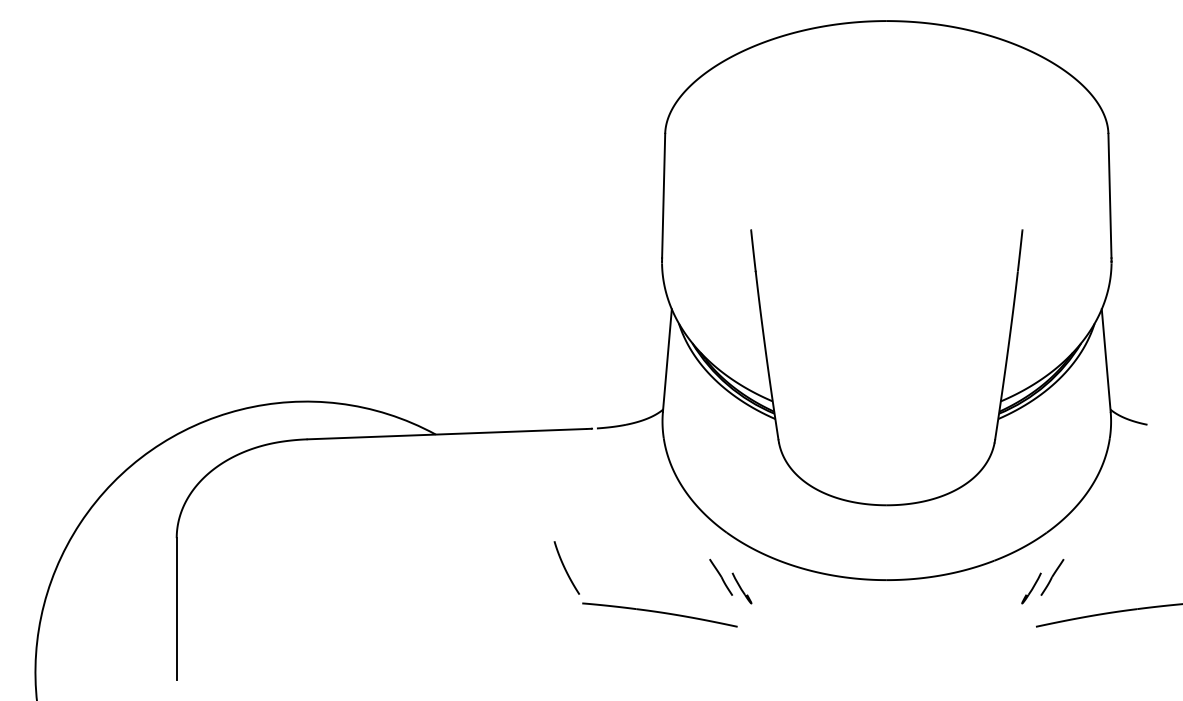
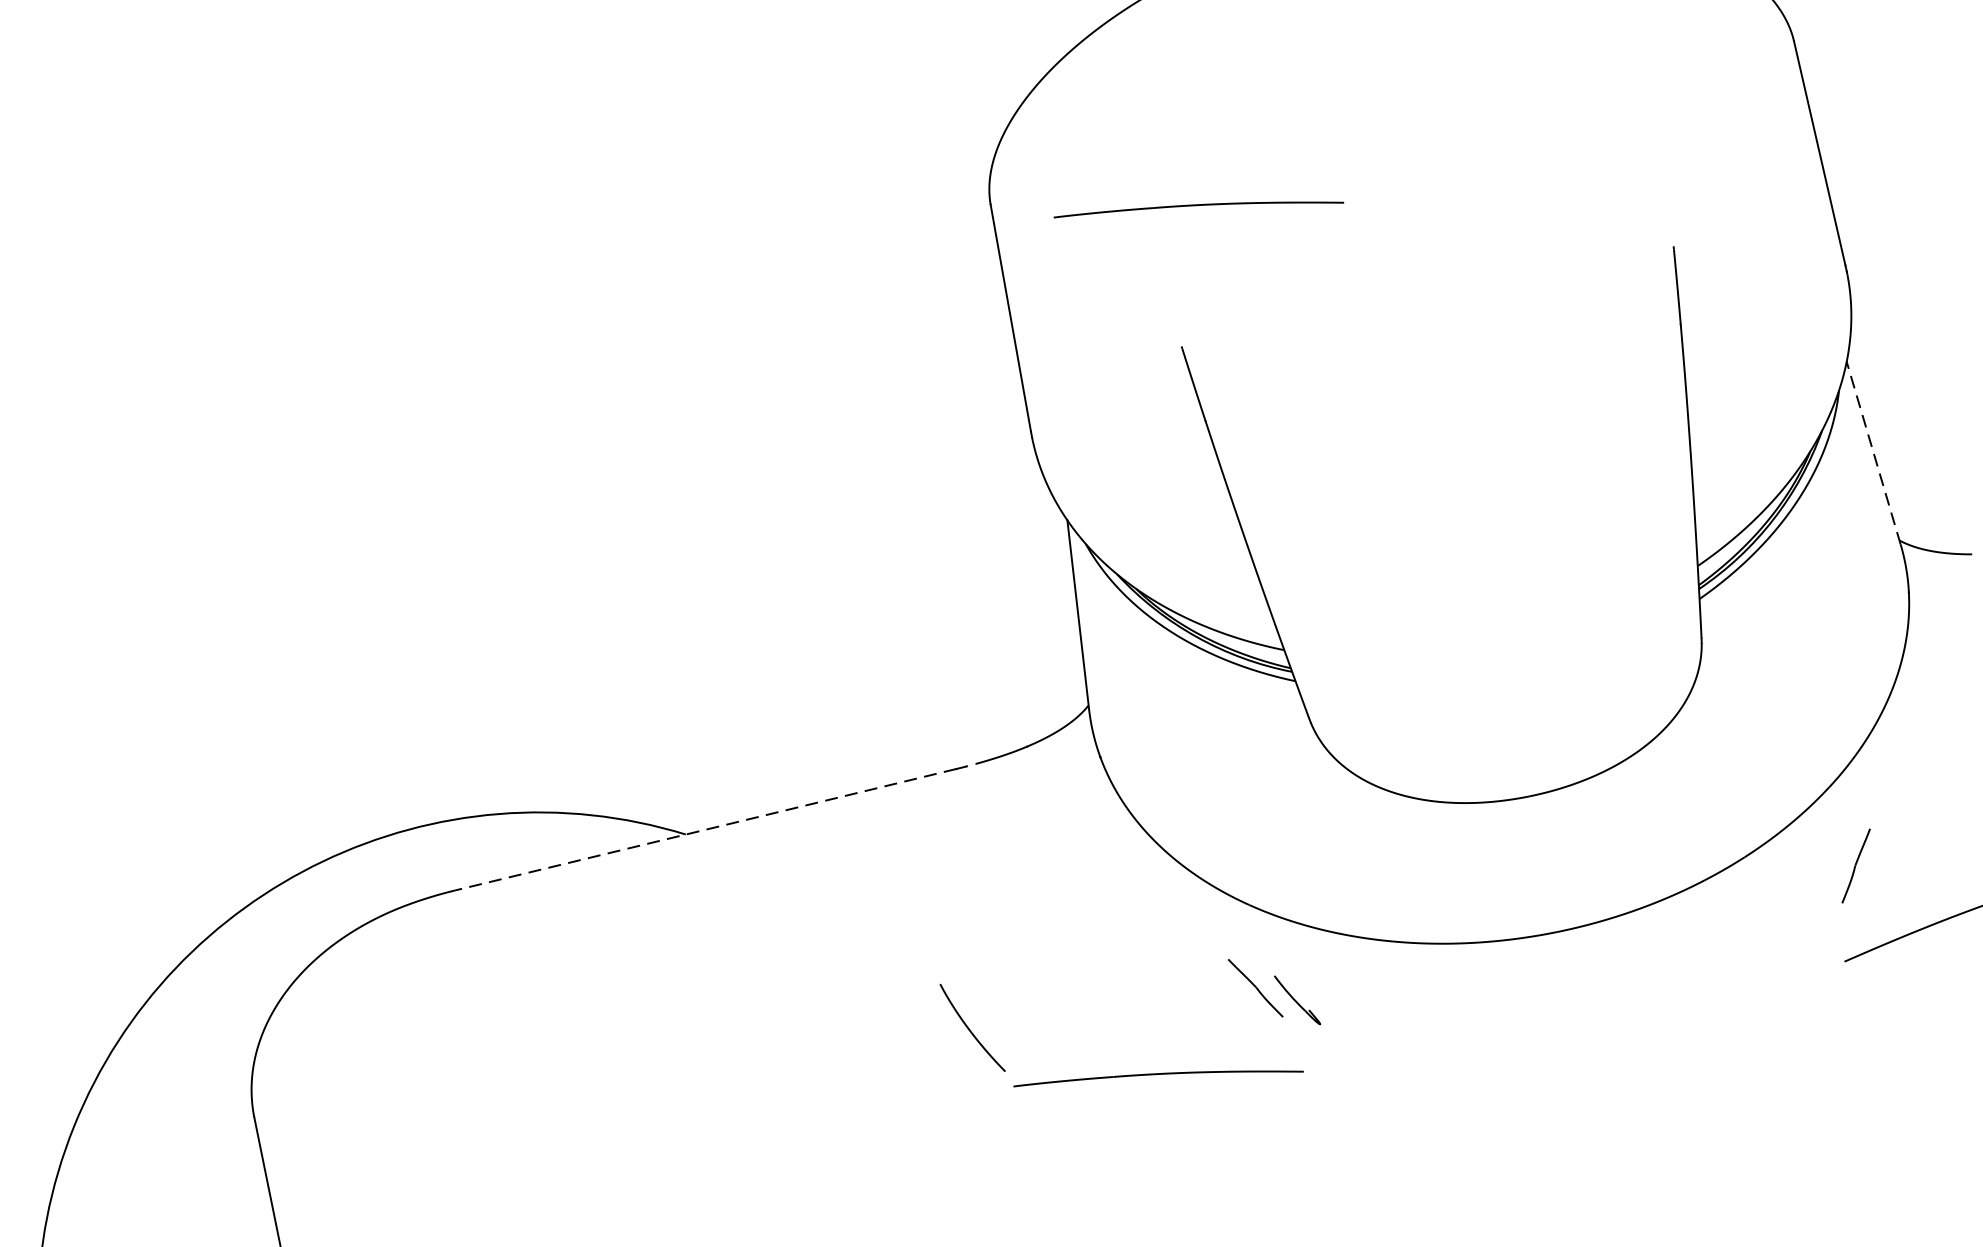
part: (774, 158) -> (1197, 209), added
line: (1106, 360) -> (1874, 452), solid -> dashed
line: (446, 434) -> (705, 830), solid -> dashed
part: (1031, 588) -> (1822, 893), removed

